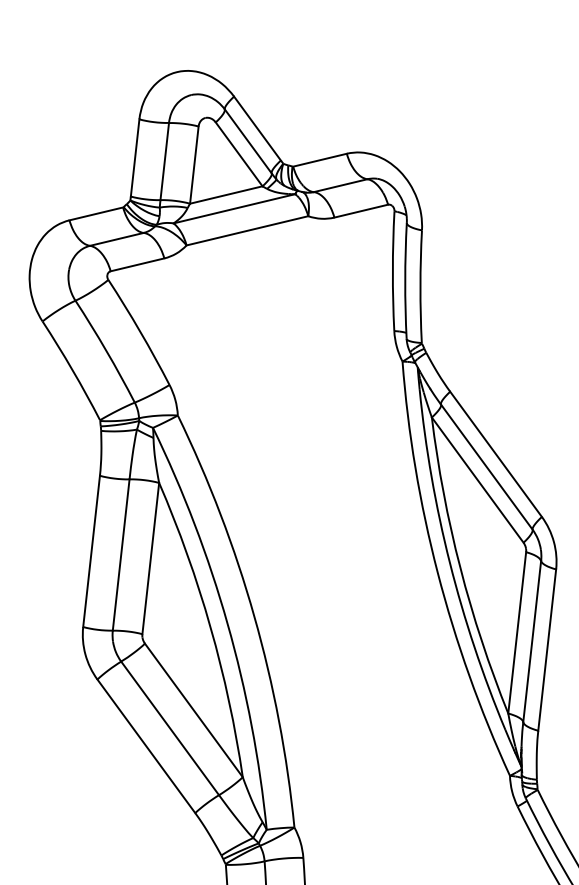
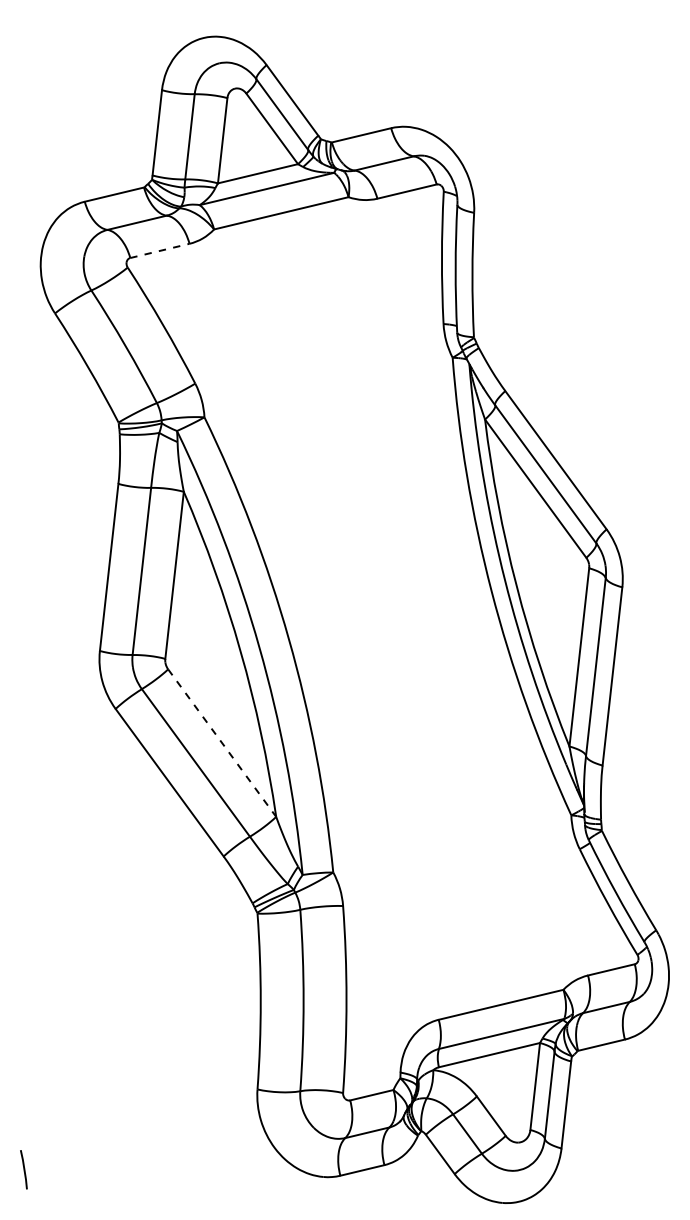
line: (138, 264) -> (160, 250), solid -> dashed
line: (194, 710) -> (222, 743), solid -> dashed

